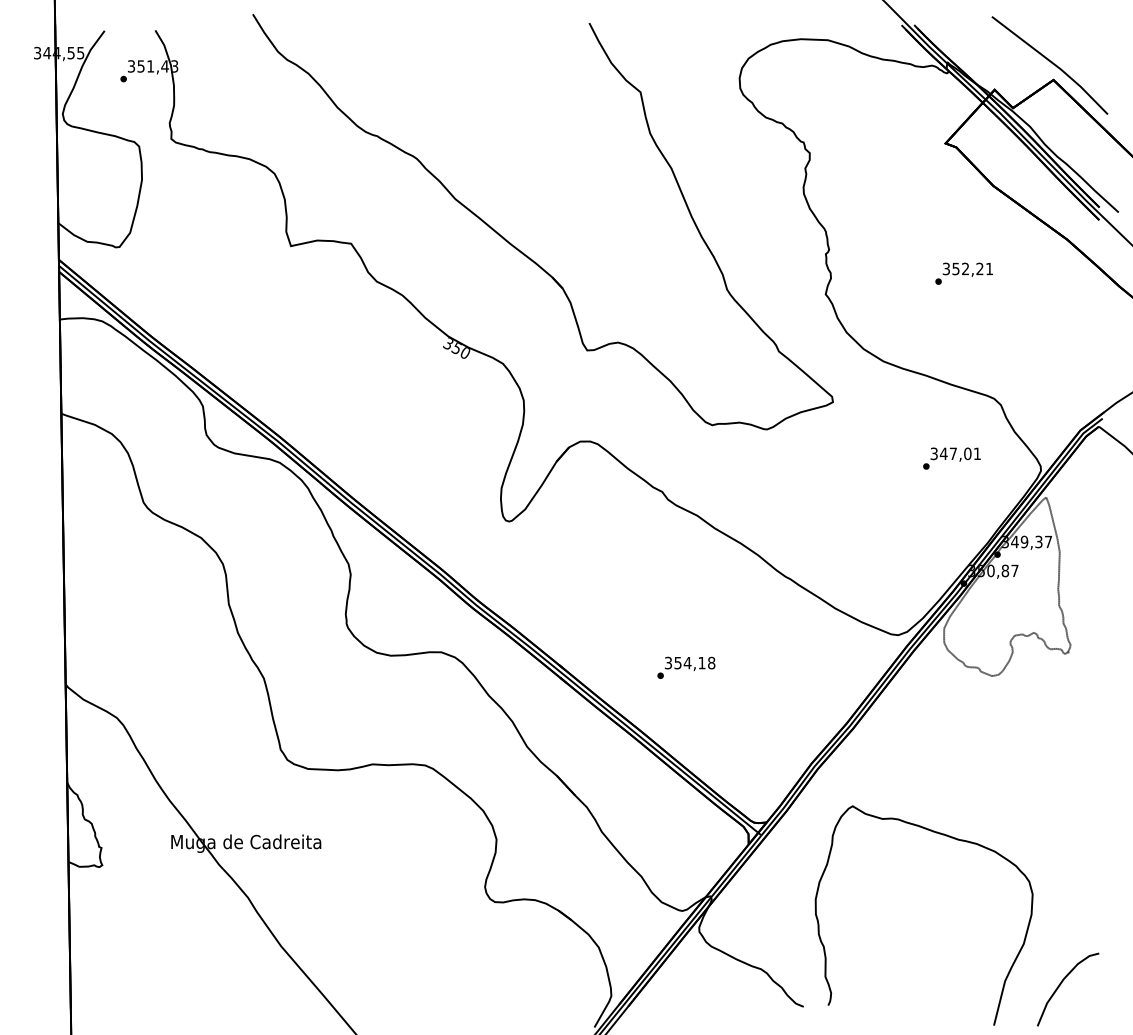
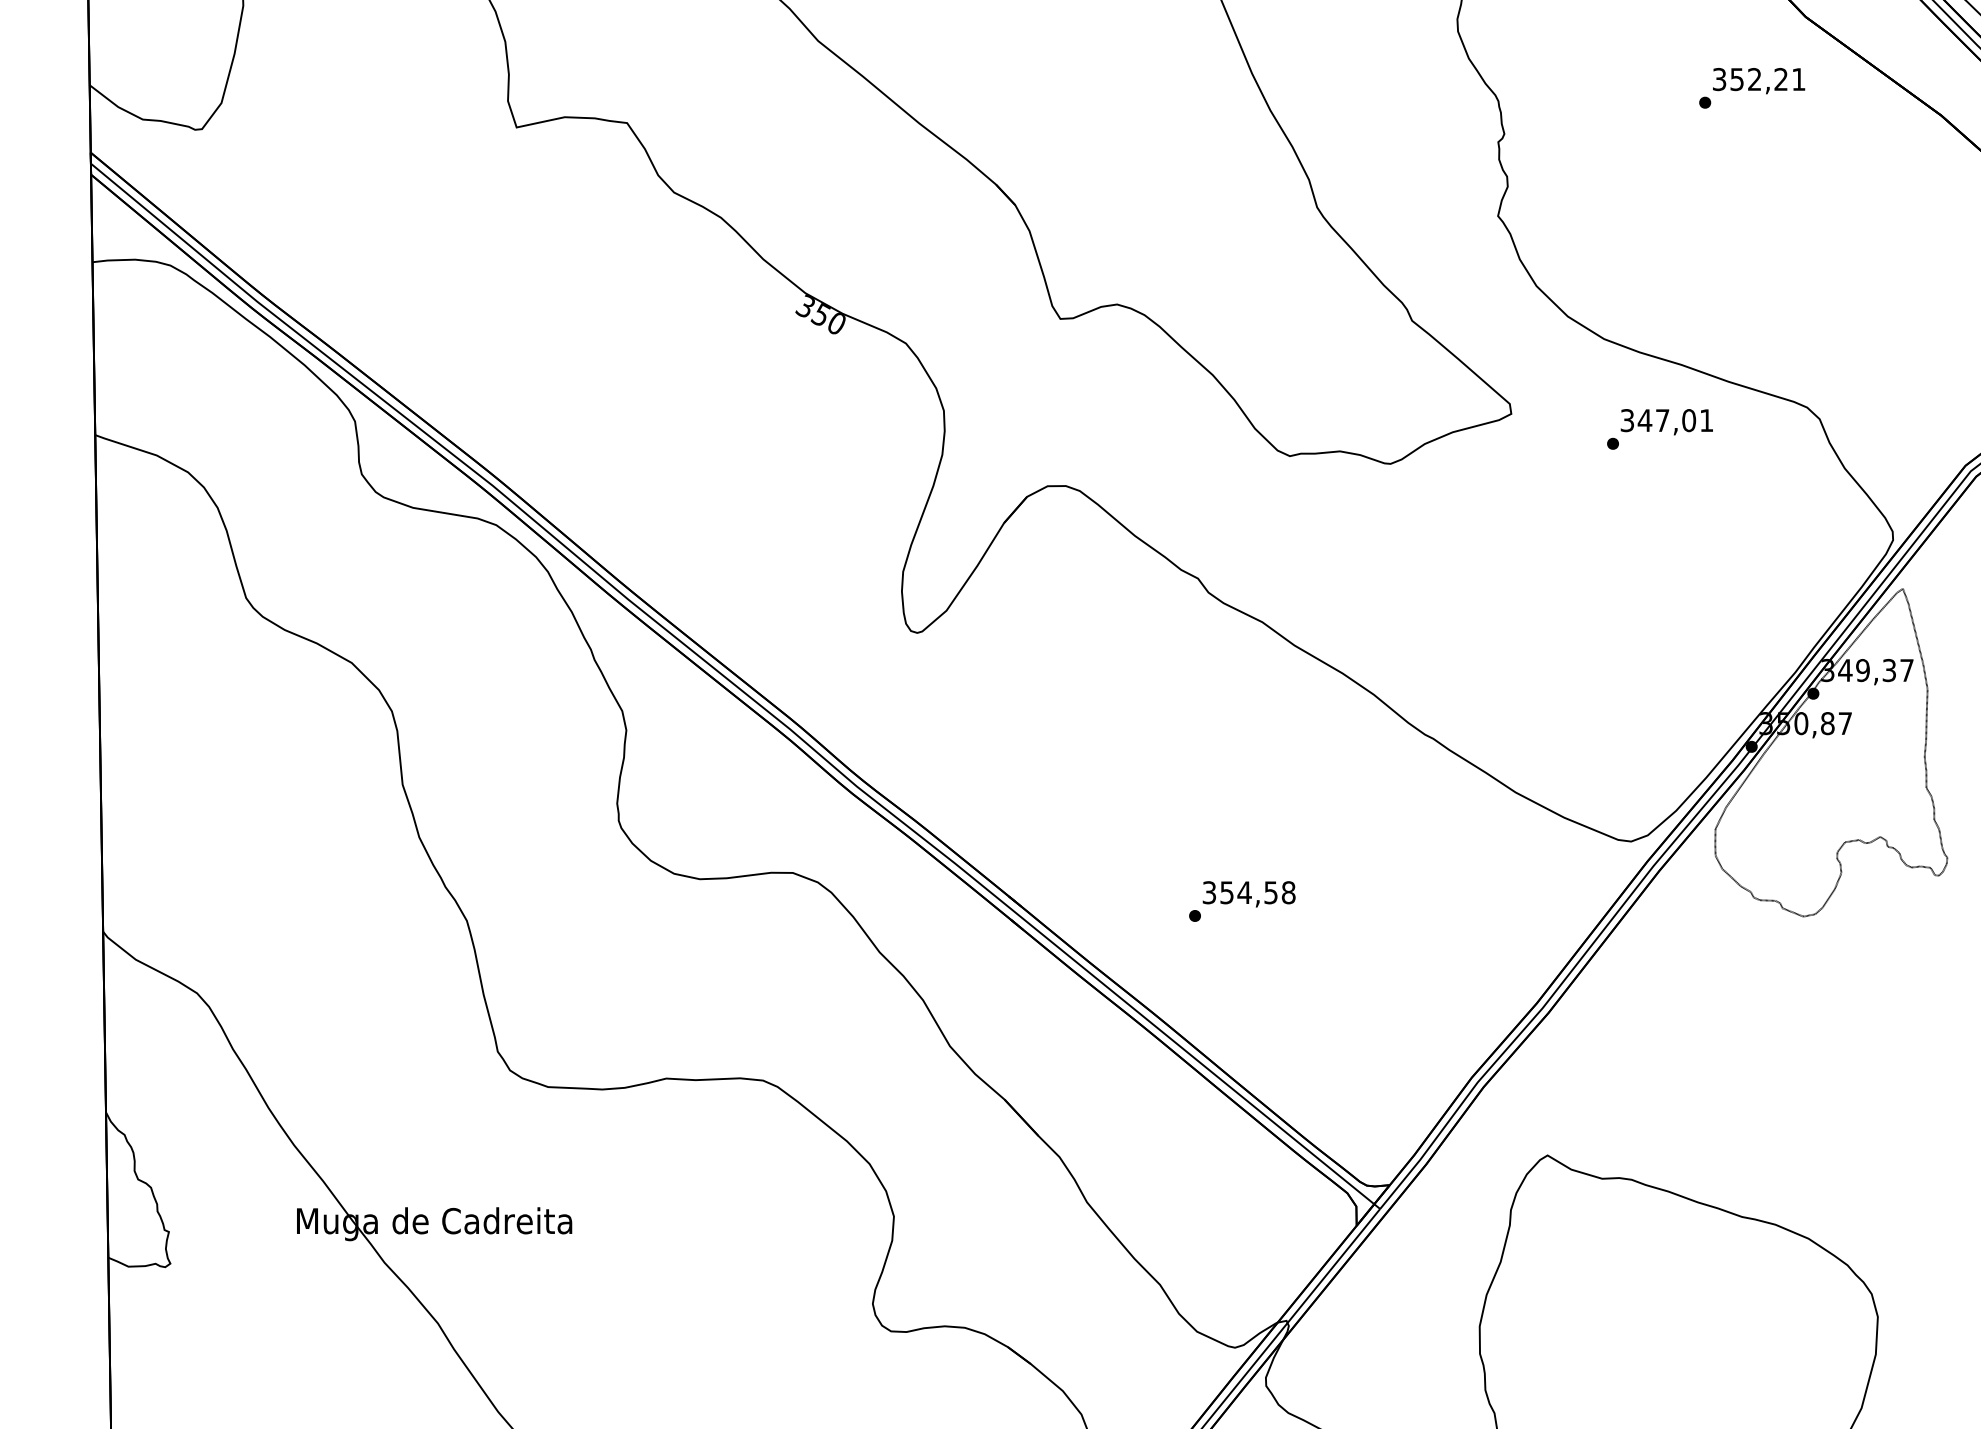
text: (963, 273) -> (1750, 87), moved
text: (951, 458) -> (1659, 429), moved
text: (701, 663) -> (1270, 893), 354,18 -> 354,58

